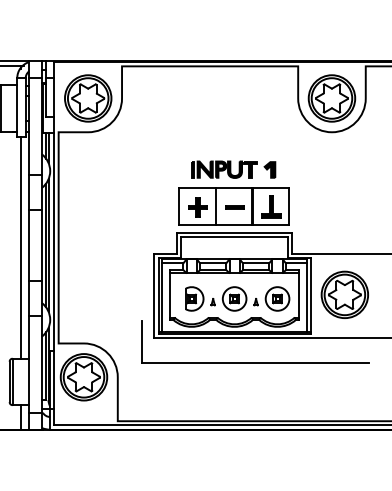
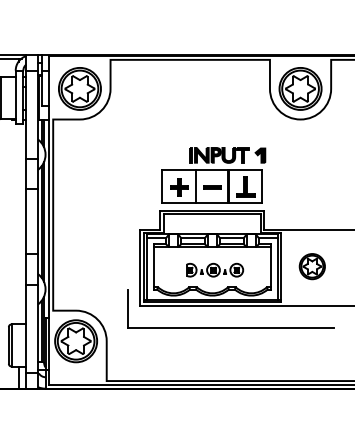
part: (233, 169) -> (227, 155), moved
line: (20, 248) -> (18, 224), removed
part: (345, 294) -> (312, 266), size x0.6
part: (236, 297) -> (214, 269), size x0.6

